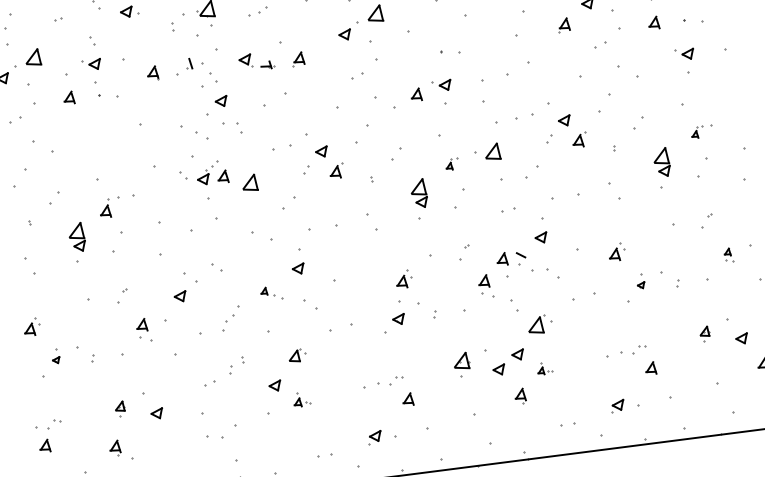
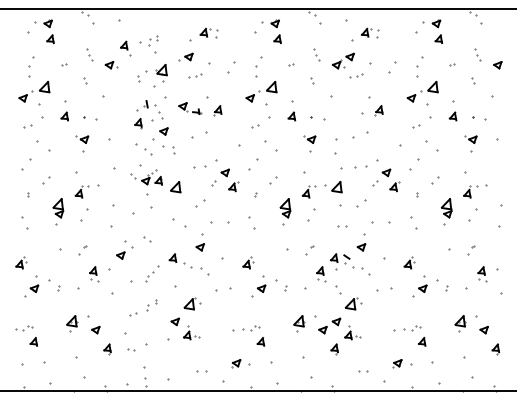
part: (563, 25) -> (378, 110), moved
part: (92, 70) -> (82, 143), moved
part: (152, 73) -> (138, 123), moved
part: (415, 94) -> (291, 116), moved
part: (702, 131) -> (475, 191), size x1.67
part: (452, 163) -> (309, 191), size x1.67
part: (728, 255) -> (482, 274), size x1.67
part: (404, 278) -> (248, 262), moved
part: (640, 280) -> (422, 283), size x1.67
part: (271, 292) -> (180, 260), size x1.67
part: (705, 333) -> (460, 323), size x1.67
part: (297, 354) -> (192, 303), size x1.43
part: (55, 355) -> (34, 283), size x1.67
part: (544, 367) -> (352, 332), size x1.67
part: (301, 398) -> (191, 332), size x1.43
part: (120, 408) -> (72, 323), size x1.67
part: (214, 436) -> (131, 349), size x0.62
part: (44, 445) -> (33, 341), moved
part: (115, 448) -> (107, 349), moved

